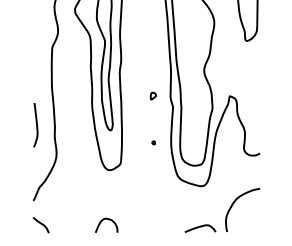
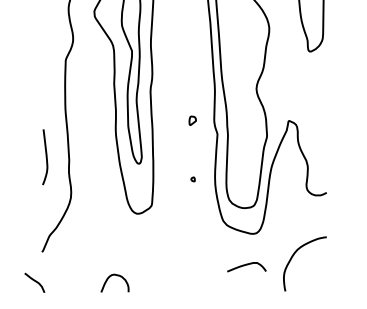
curve: (102, 220) -> (110, 277), moved
curve: (40, 224) -> (34, 281), moved
curve: (200, 227) -> (246, 265), moved

